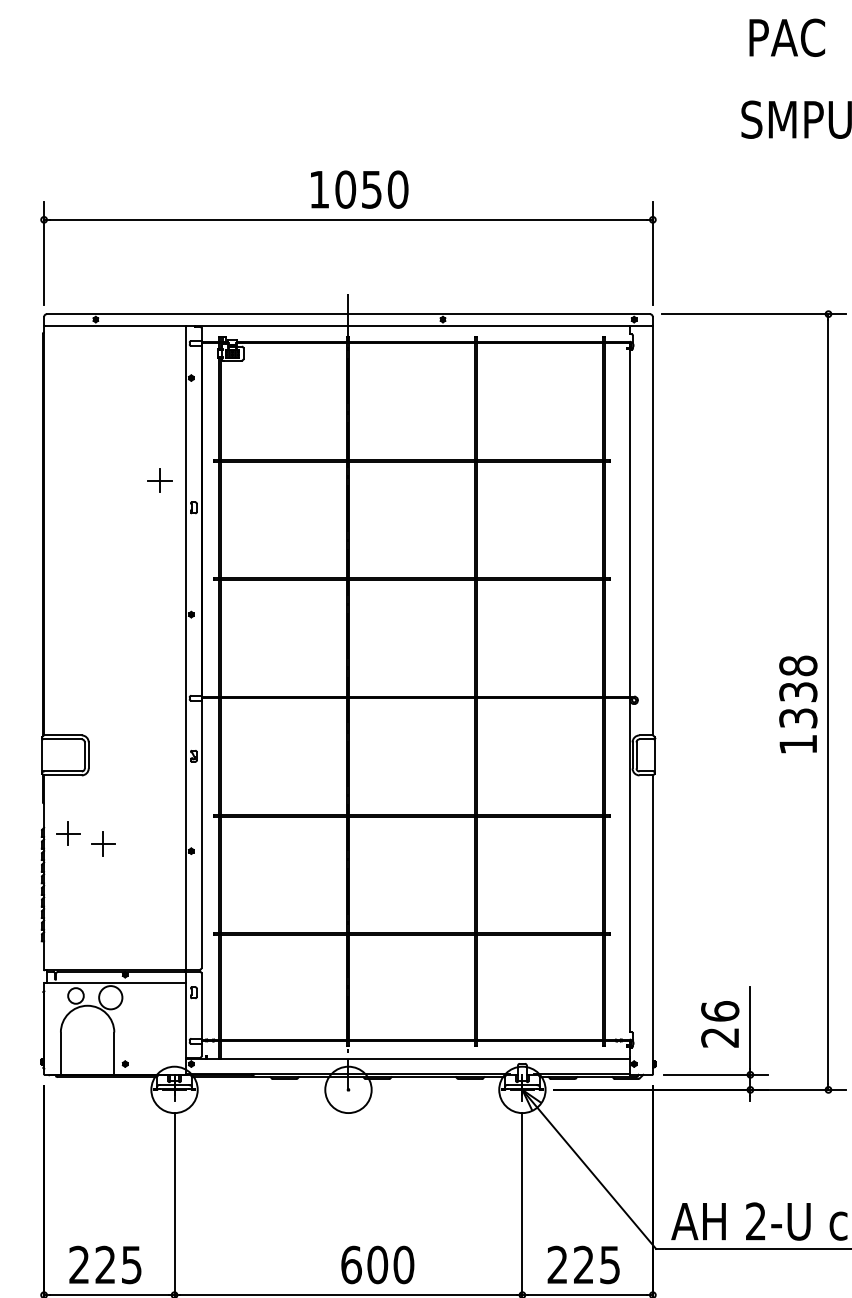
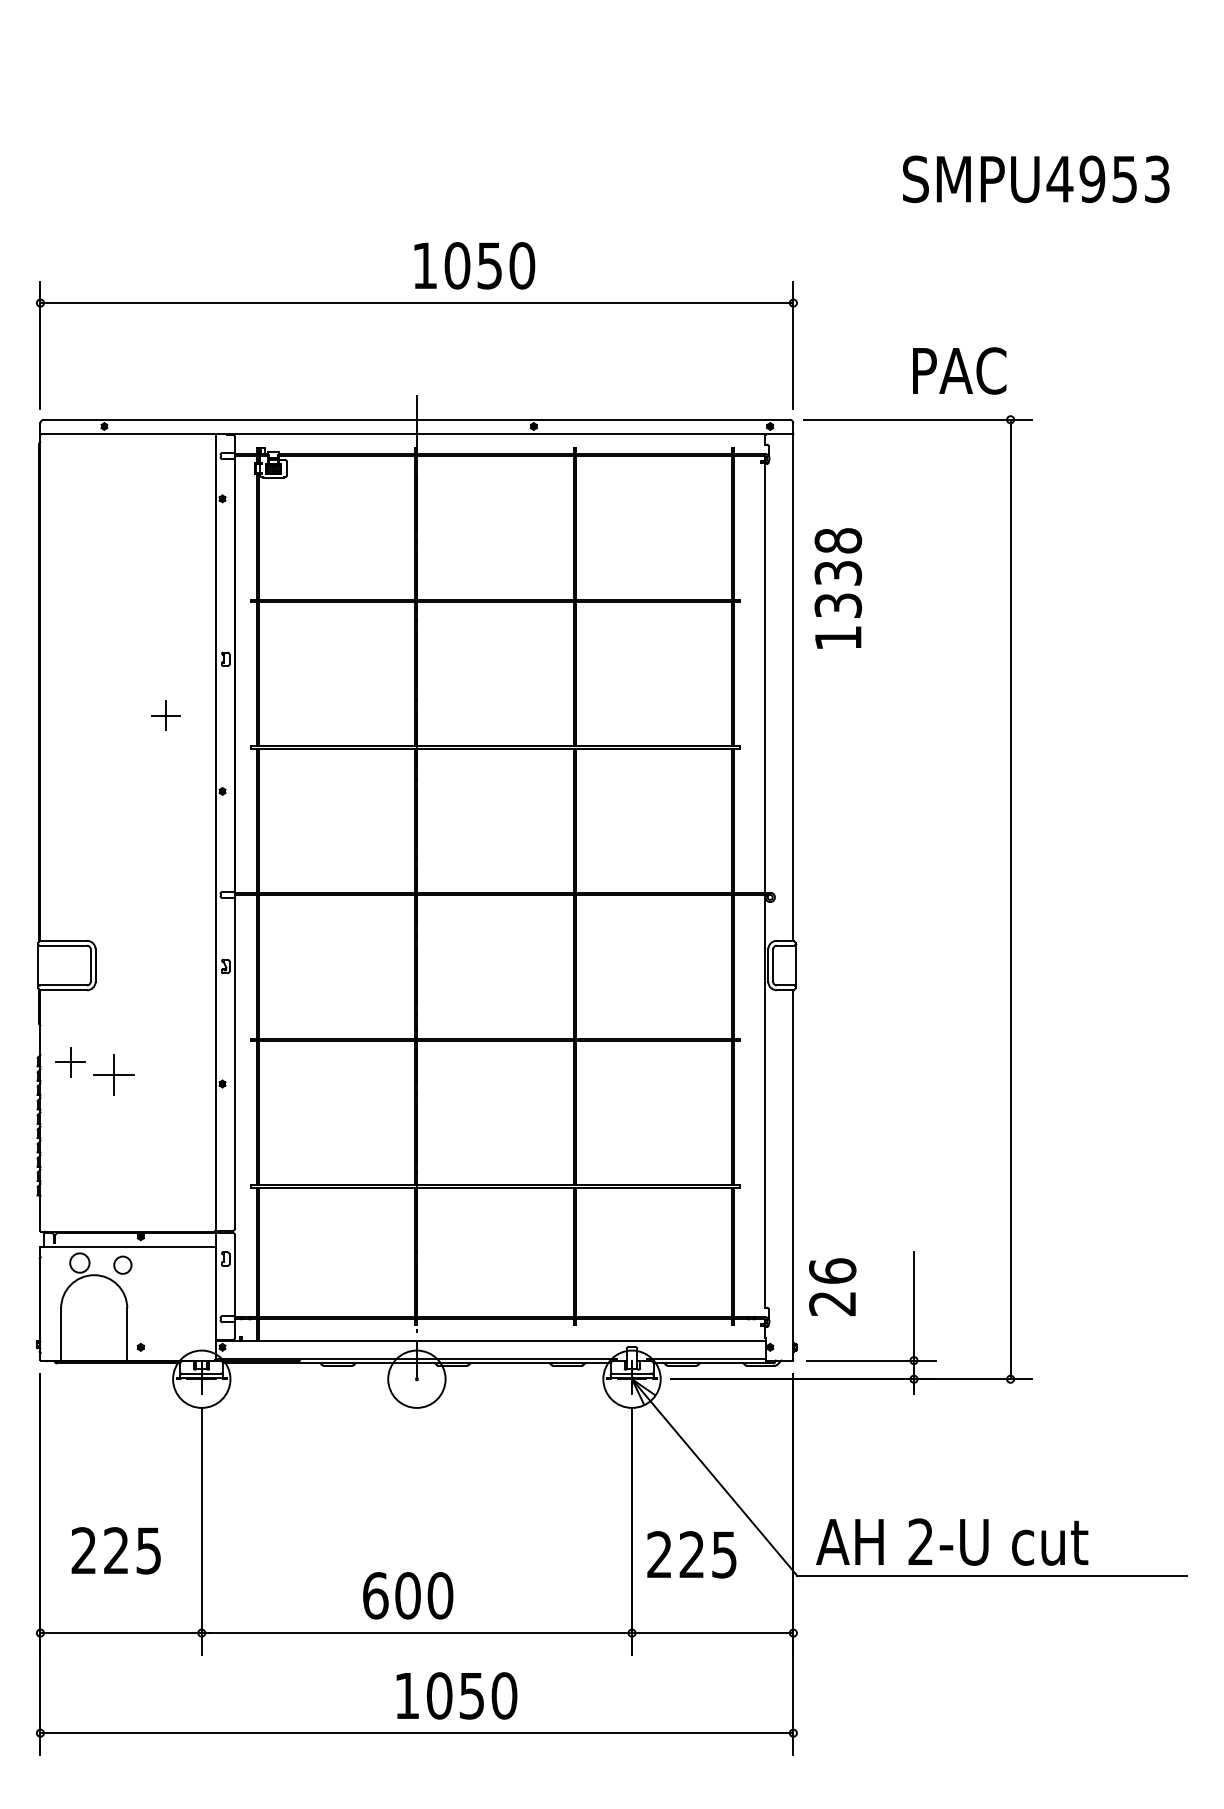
text: (787, 37) -> (959, 370), moved
text: (359, 189) -> (474, 265), moved
part: (159, 480) -> (165, 715), moved
text: (798, 704) -> (838, 588), moved
part: (103, 844) -> (113, 1075), size x1.4
circle: (110, 997) -> (122, 1264), size x0.6
text: (720, 1023) -> (832, 1286), moved
text: (104, 1264) -> (115, 1550), moved
text: (378, 1264) -> (408, 1595), moved
text: (583, 1264) -> (691, 1554), moved

